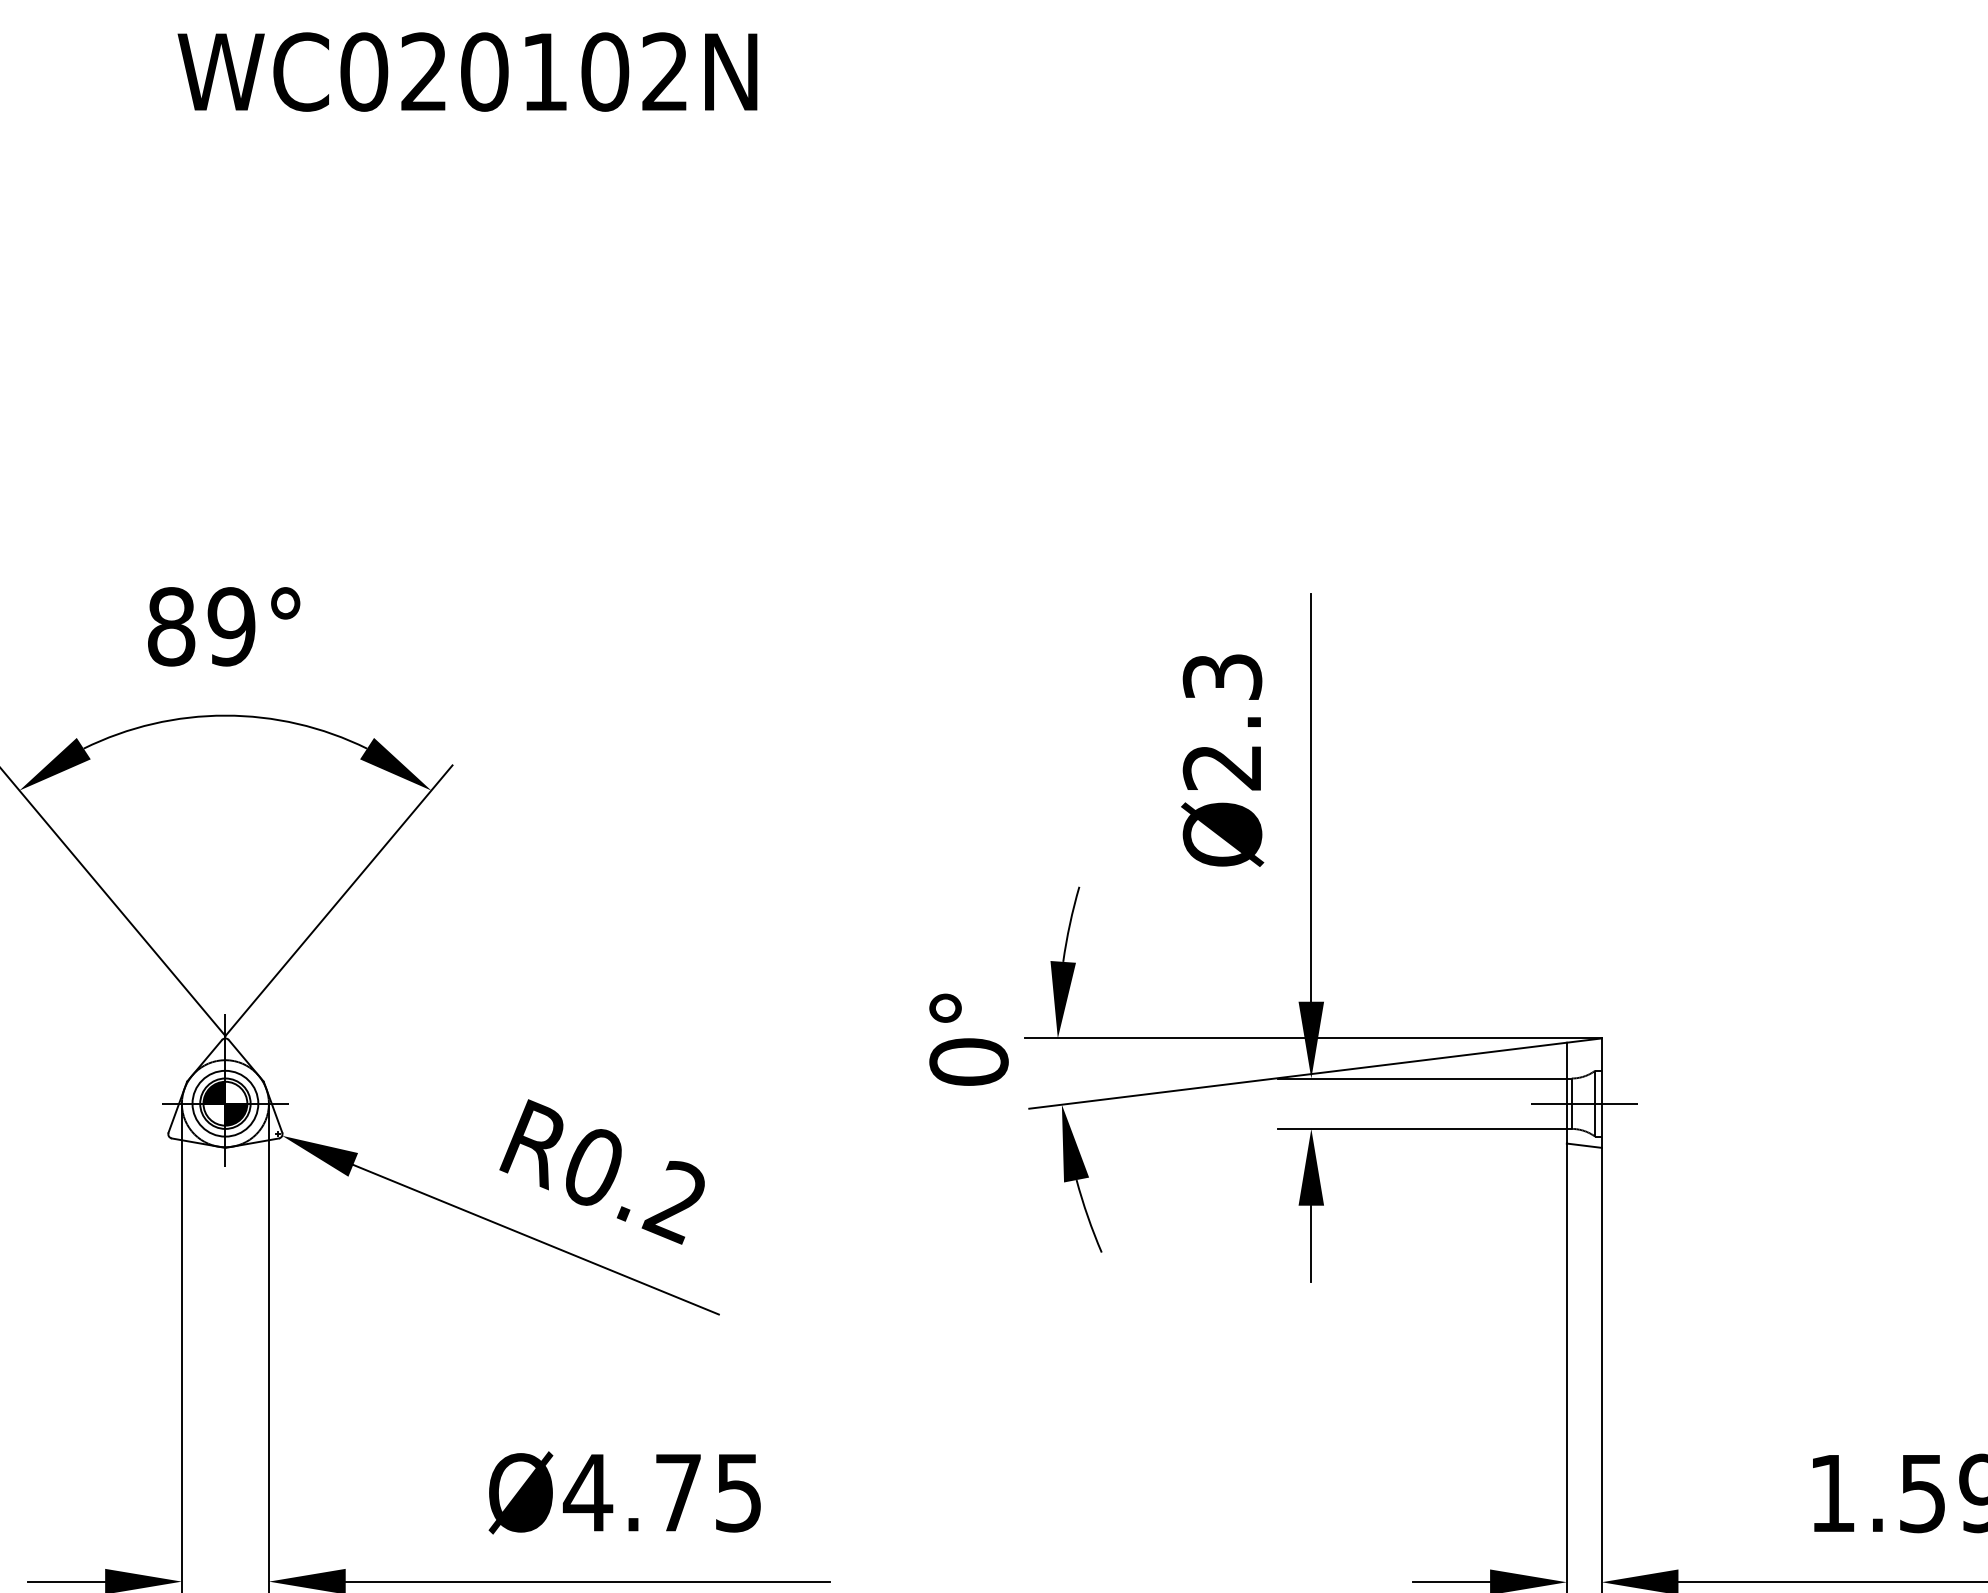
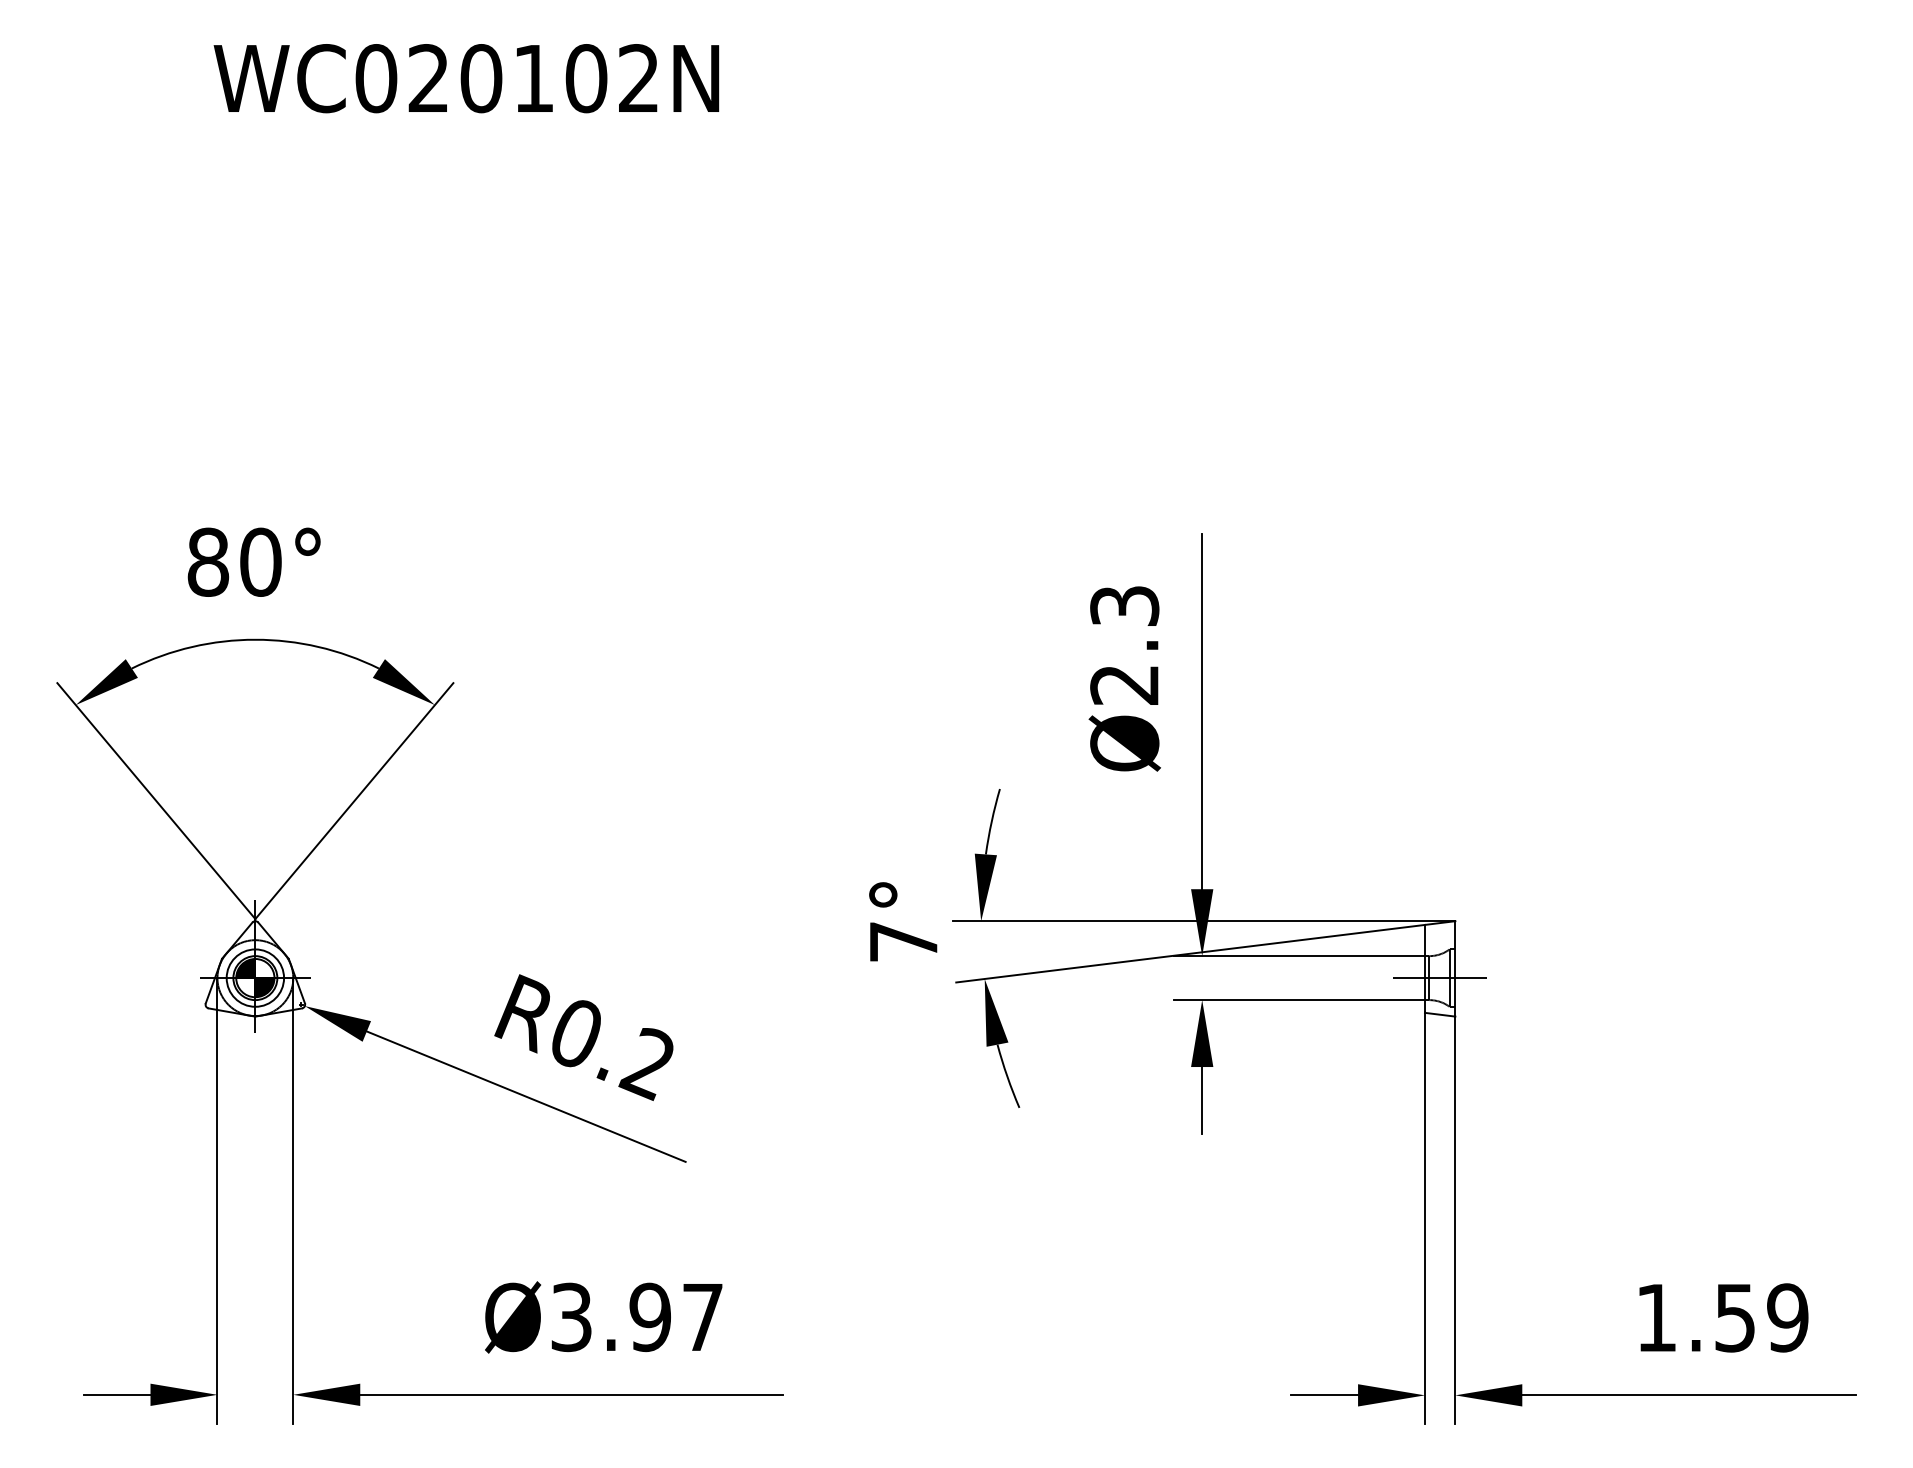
text: (231, 625) -> (260, 561), 89° -> 80°
text: (968, 1061) -> (903, 941), 0° -> 7°
text: (661, 1492) -> (635, 1317), Ø4.75 -> Ø3.97

